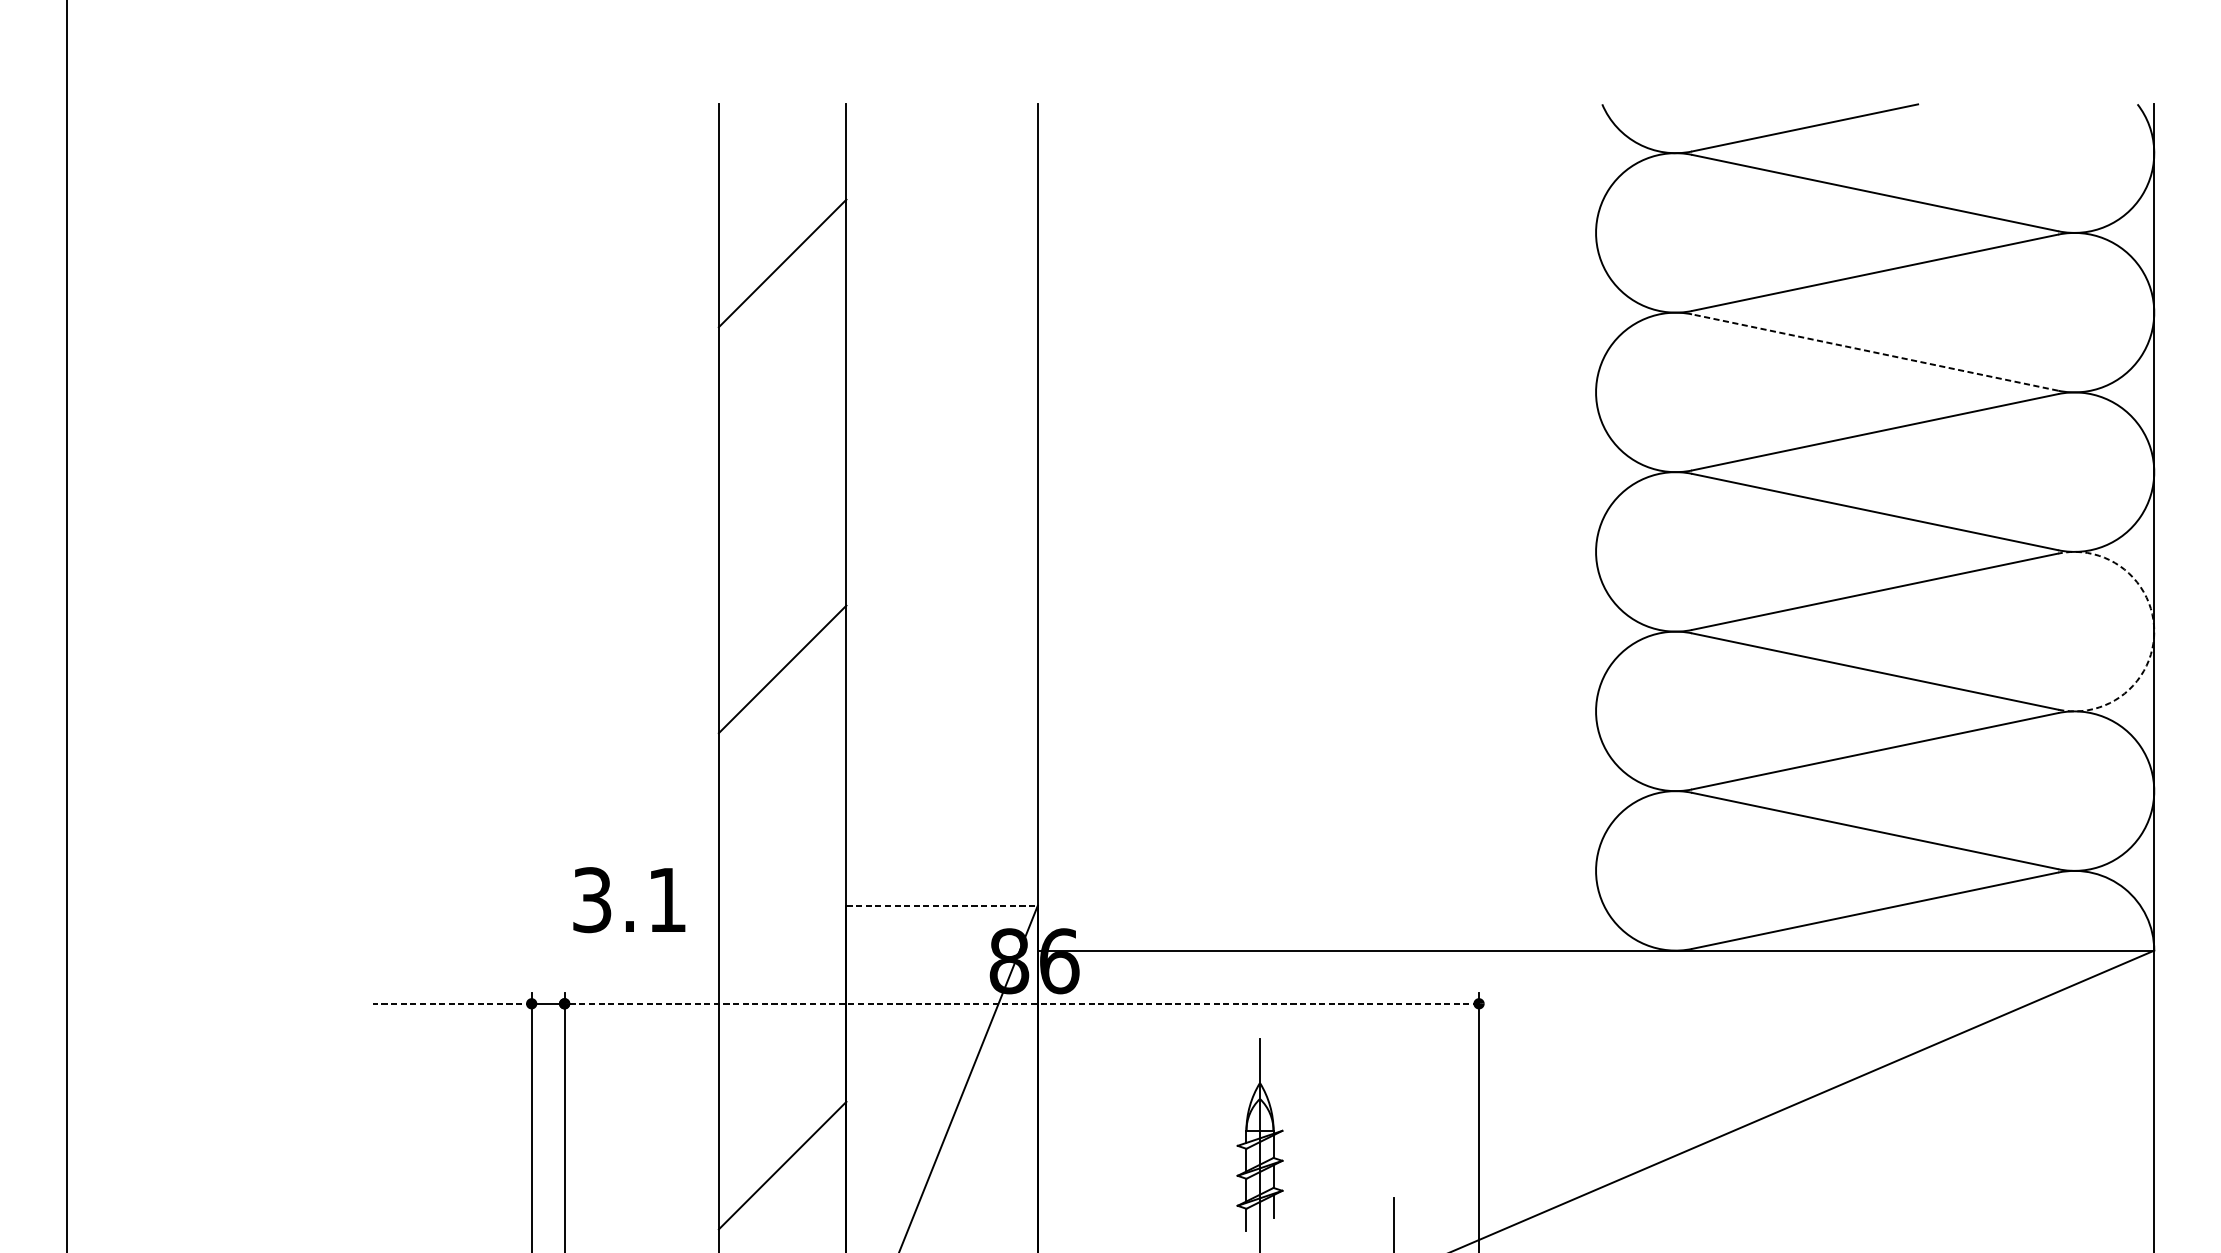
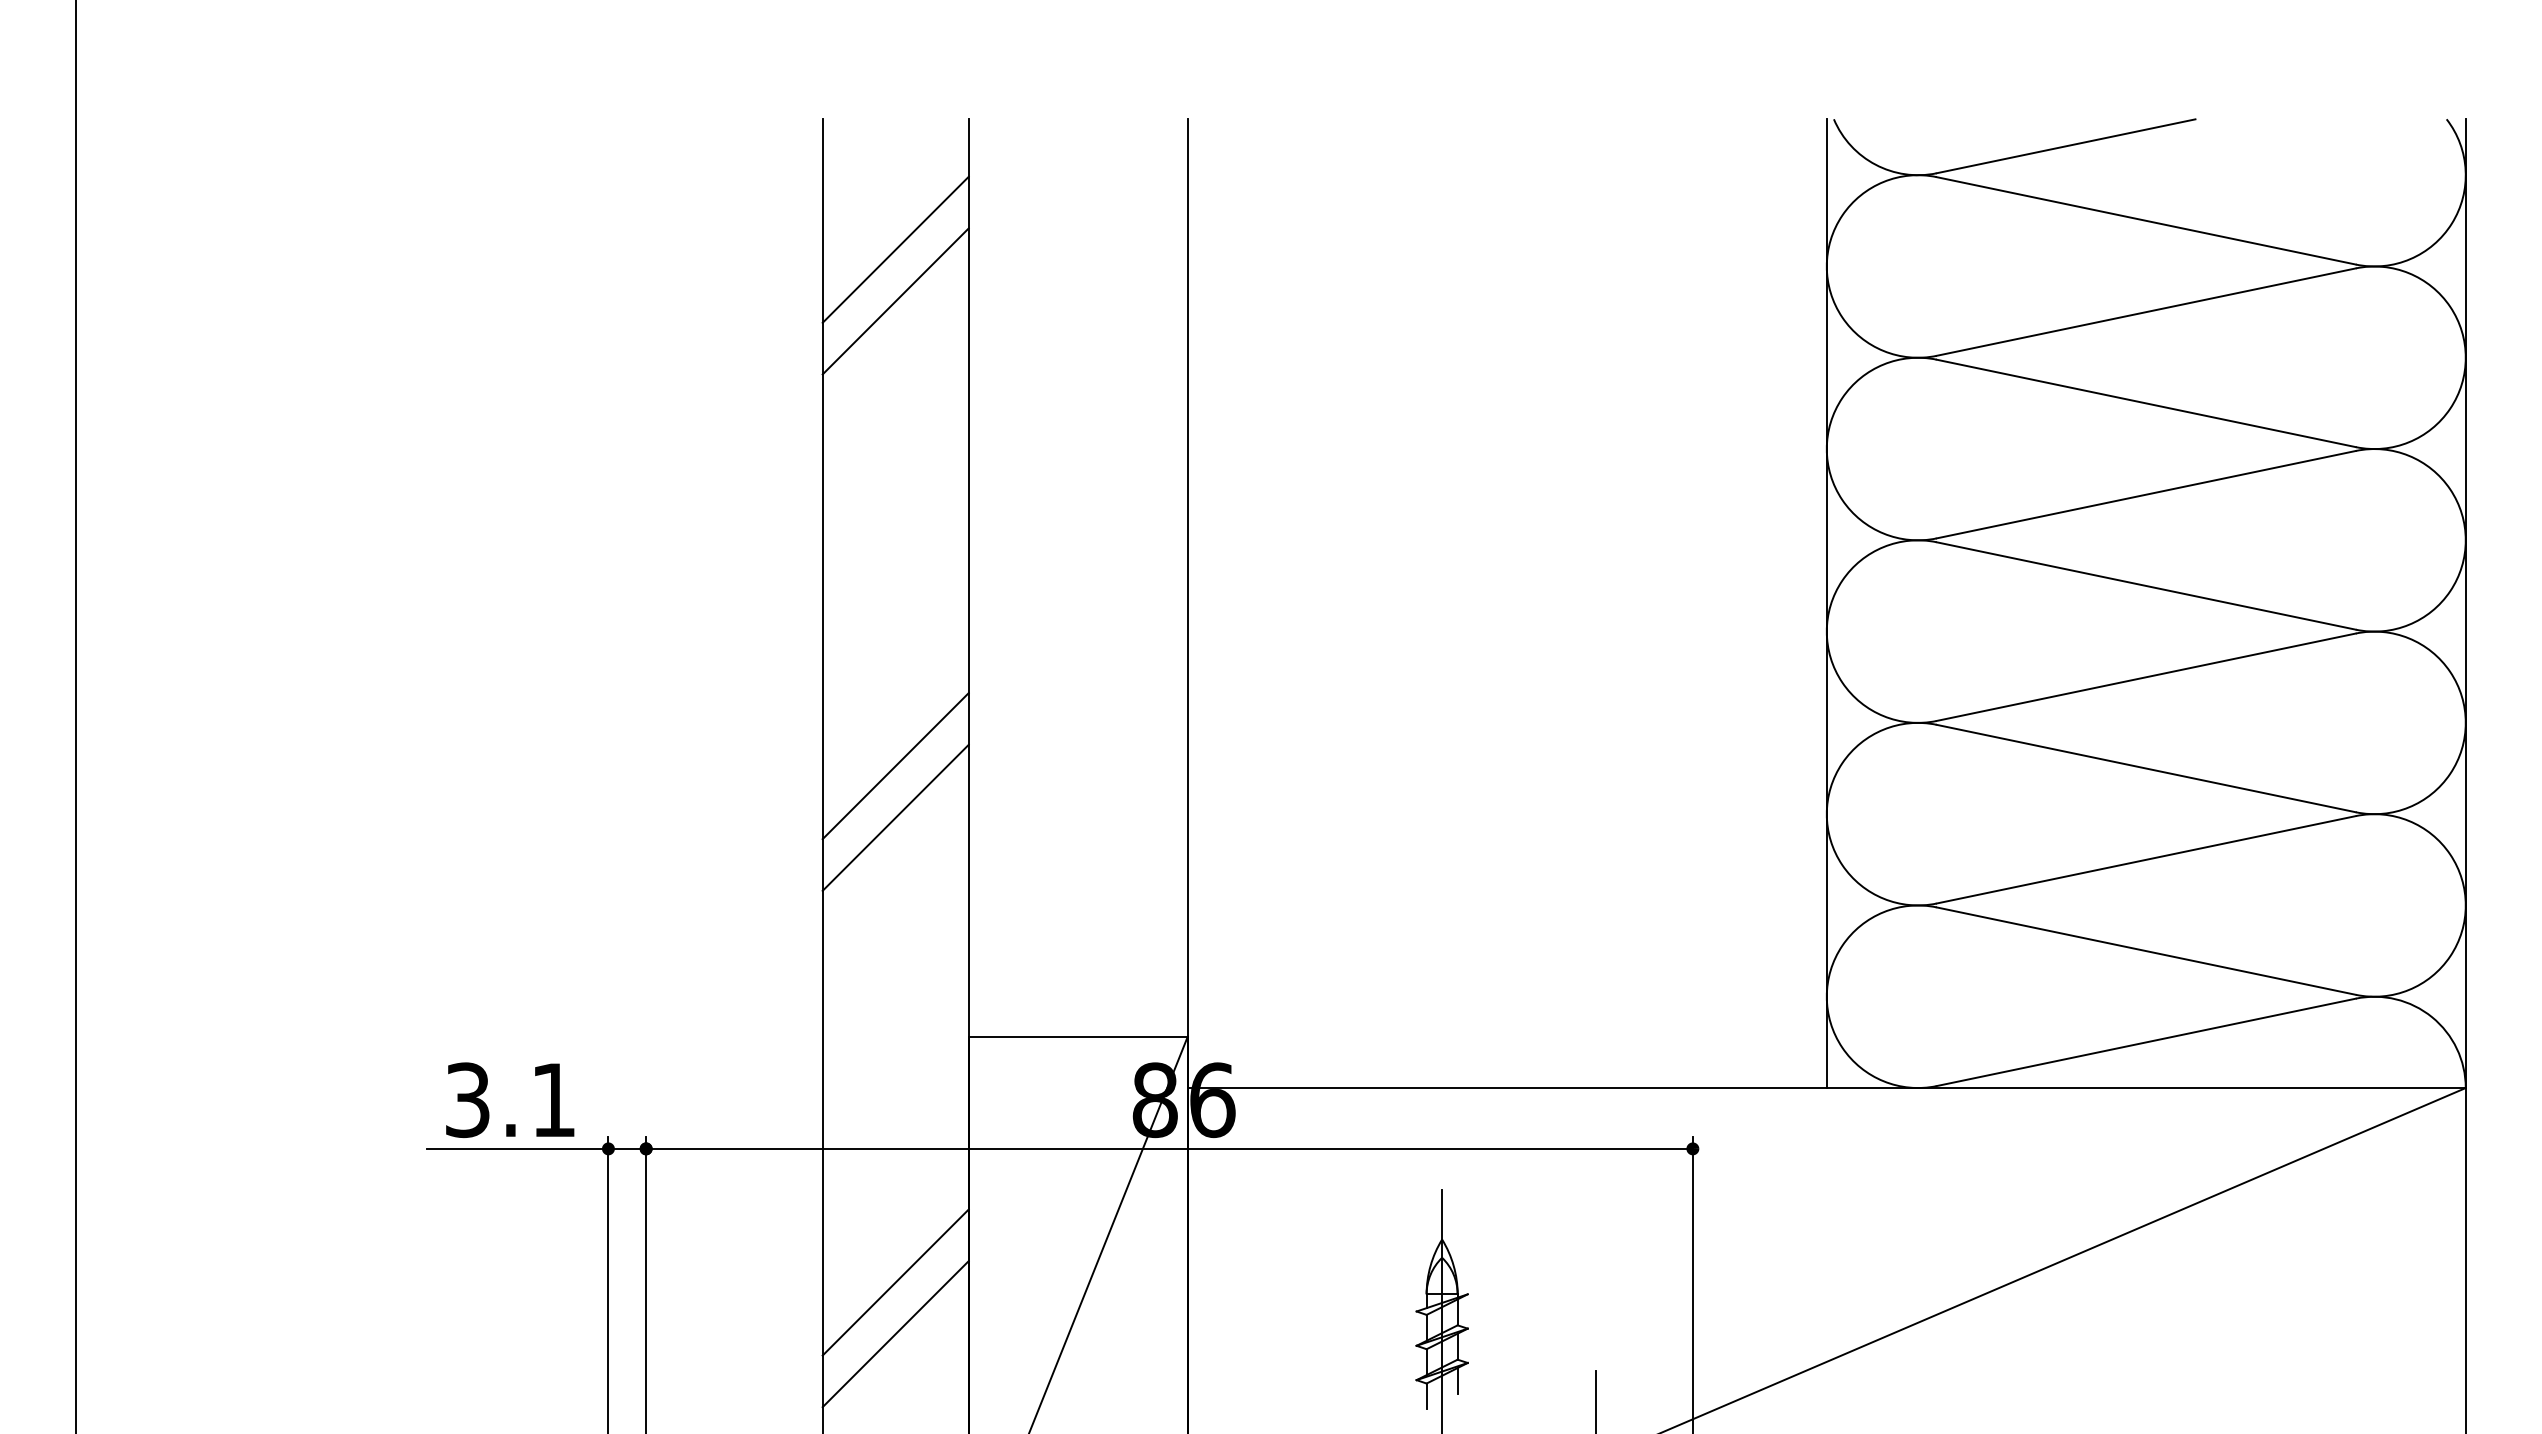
line: (782, 218) -> (895, 249), added
line: (1874, 352) -> (2145, 403), dashed -> solid
line: (1595, 527) -> (1826, 603), added
arc: (2154, 631) -> (2465, 722), dashed -> solid
line: (782, 714) -> (895, 817), added
text: (629, 899) -> (510, 1099), moved
line: (942, 905) -> (1078, 1036), dashed -> solid
line: (452, 1003) -> (517, 1148), dashed -> solid
line: (1021, 1003) -> (1169, 1148), dashed -> solid
line: (782, 1120) -> (895, 1282), added

